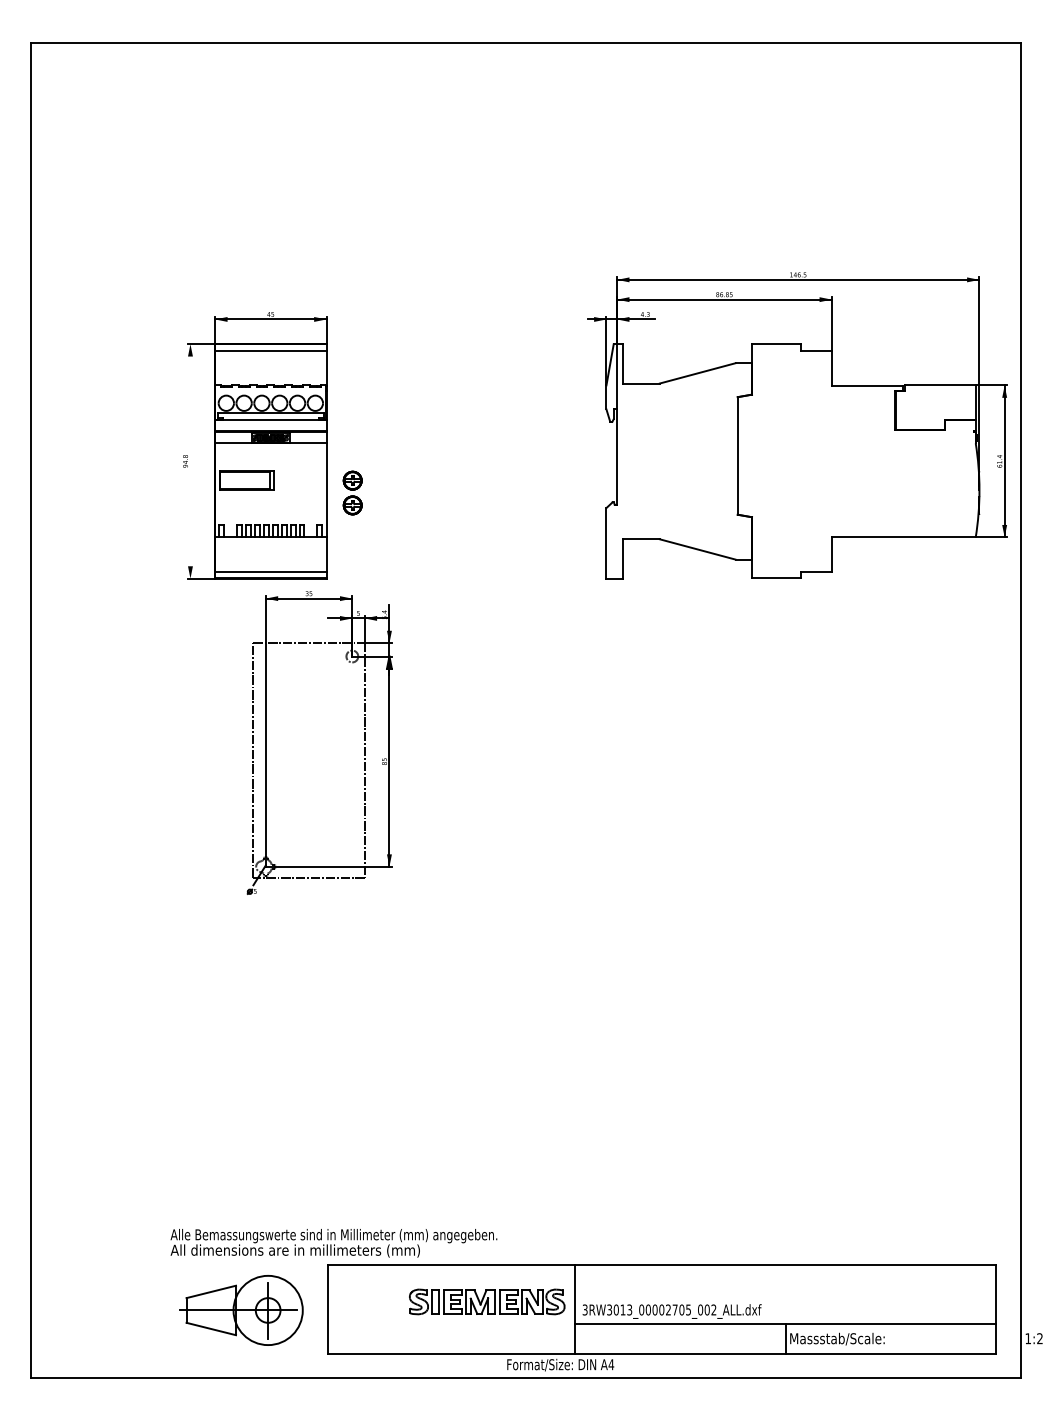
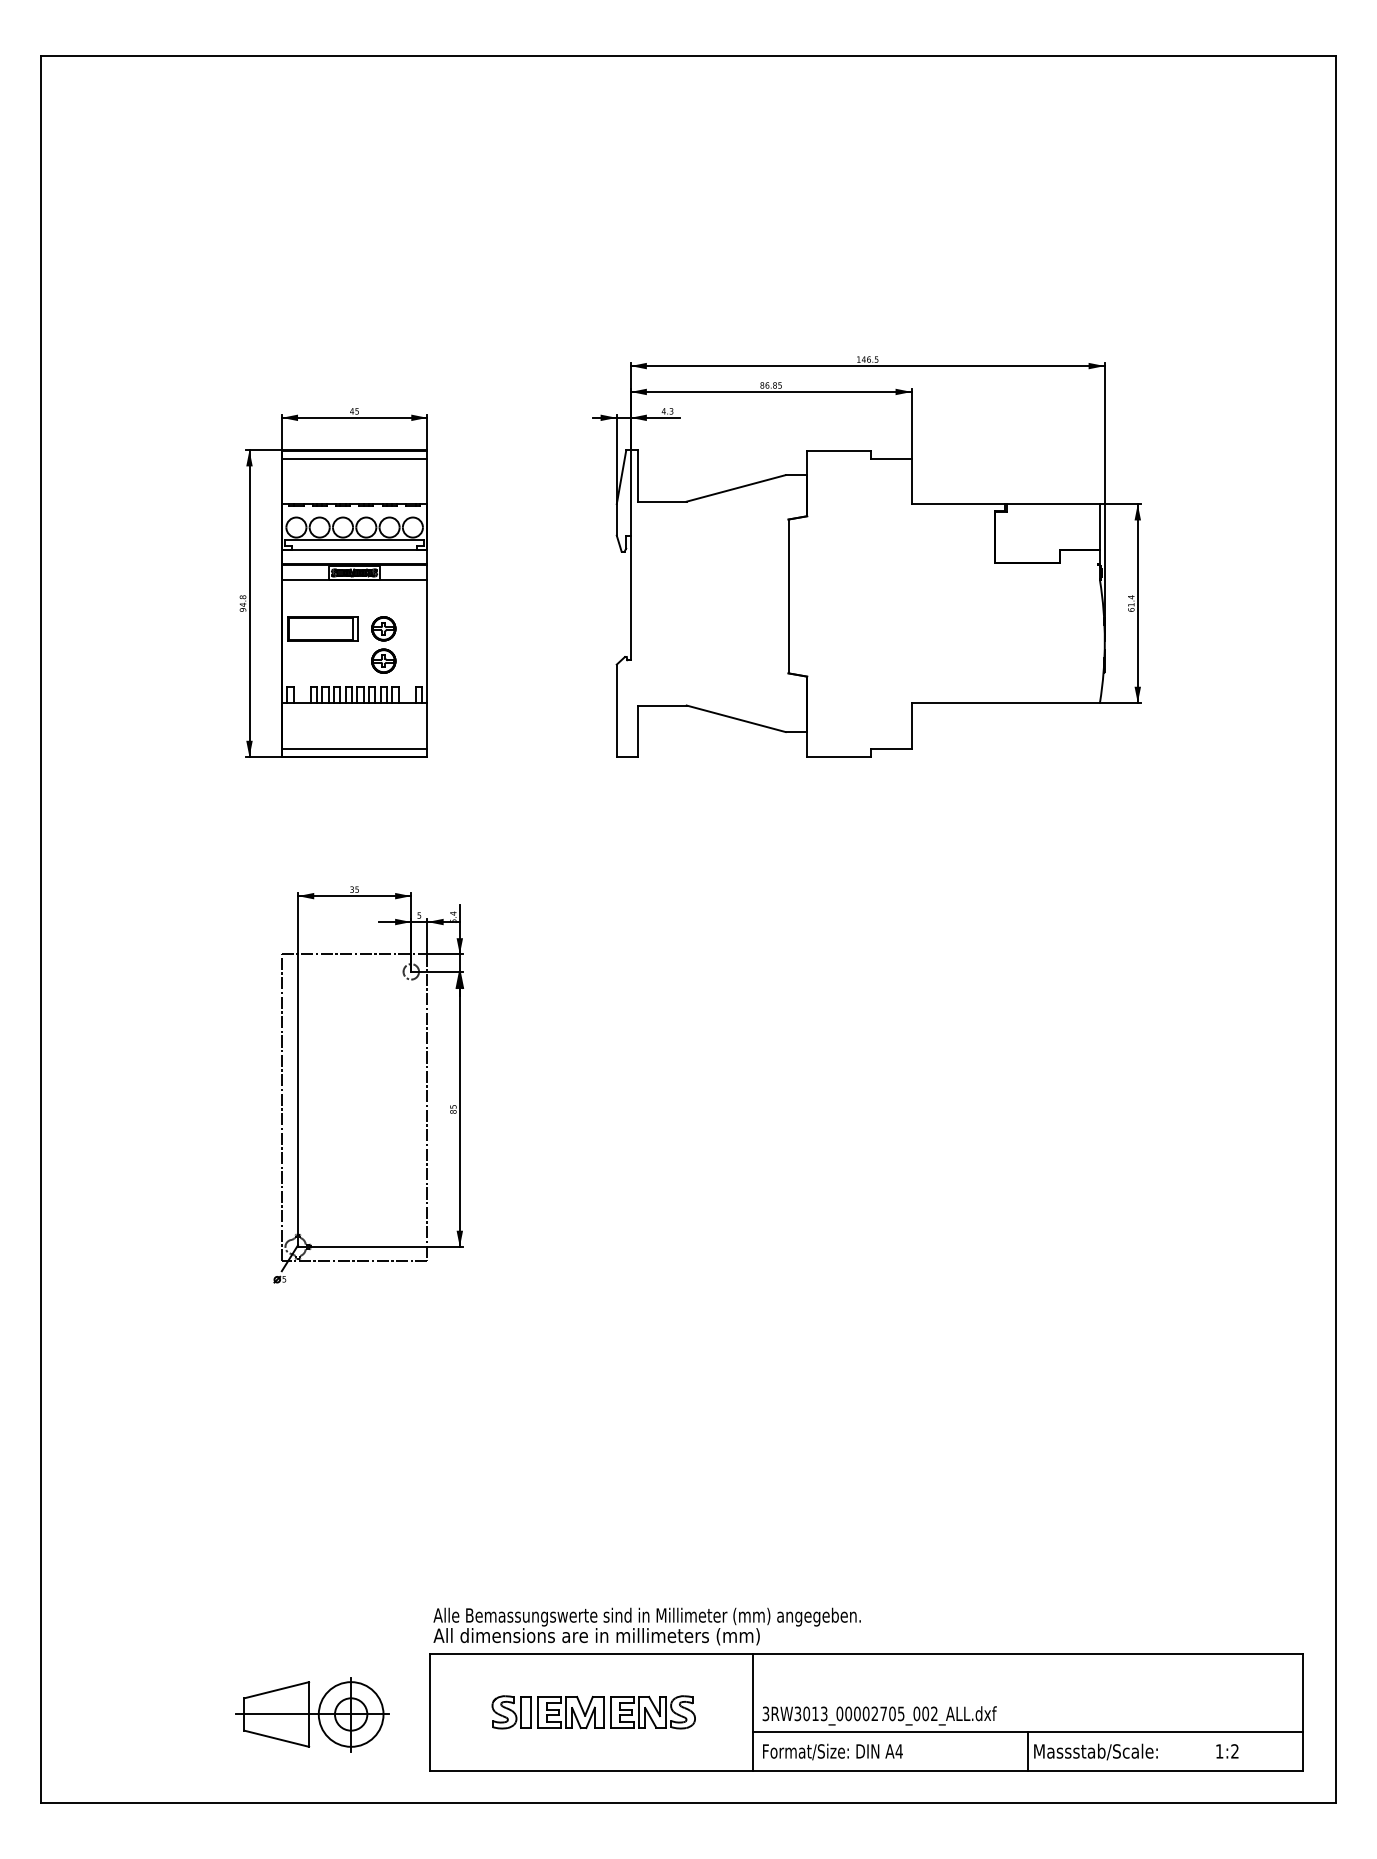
part: (797, 425) -> (866, 556), moved
line: (190, 461) -> (249, 603), added
part: (352, 492) -> (383, 644), moved
part: (319, 742) -> (368, 1084), moved
text: (333, 1243) -> (646, 1626), moved
part: (487, 1302) -> (593, 1712), moved
circle: (267, 1310) -> (350, 1714), size x0.71
text: (1034, 1338) -> (1227, 1751), moved
text: (560, 1364) -> (832, 1751), moved

